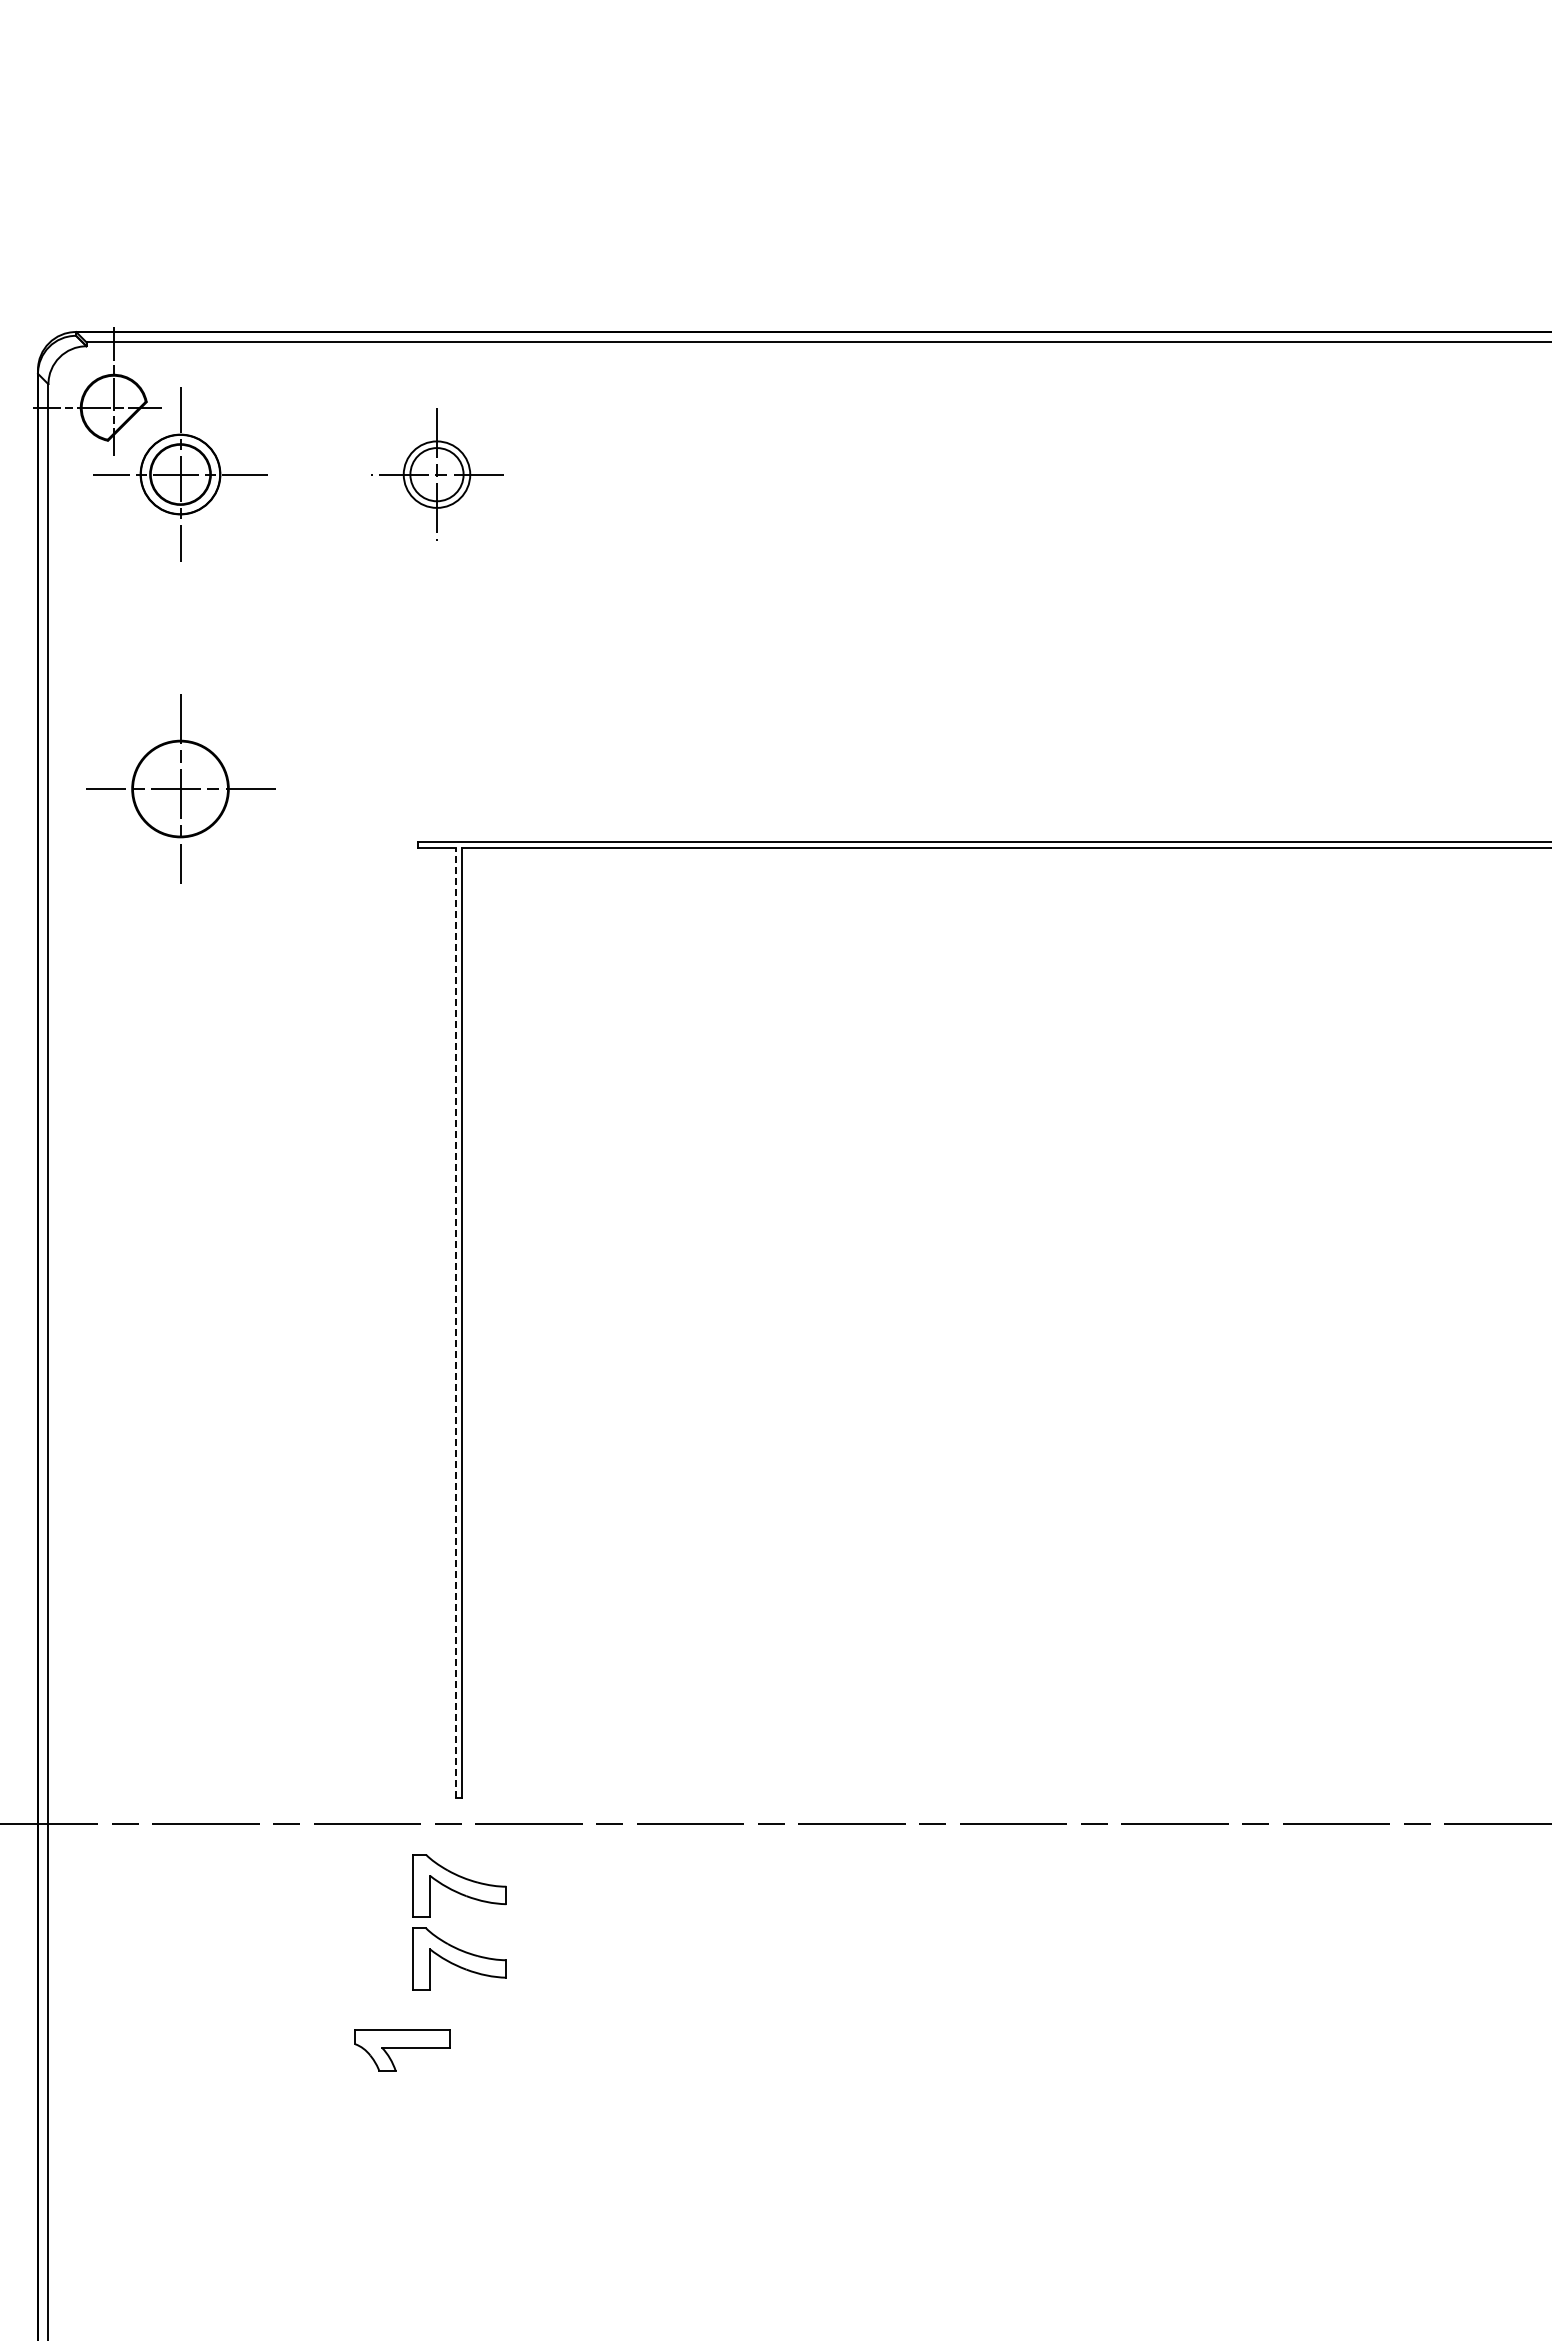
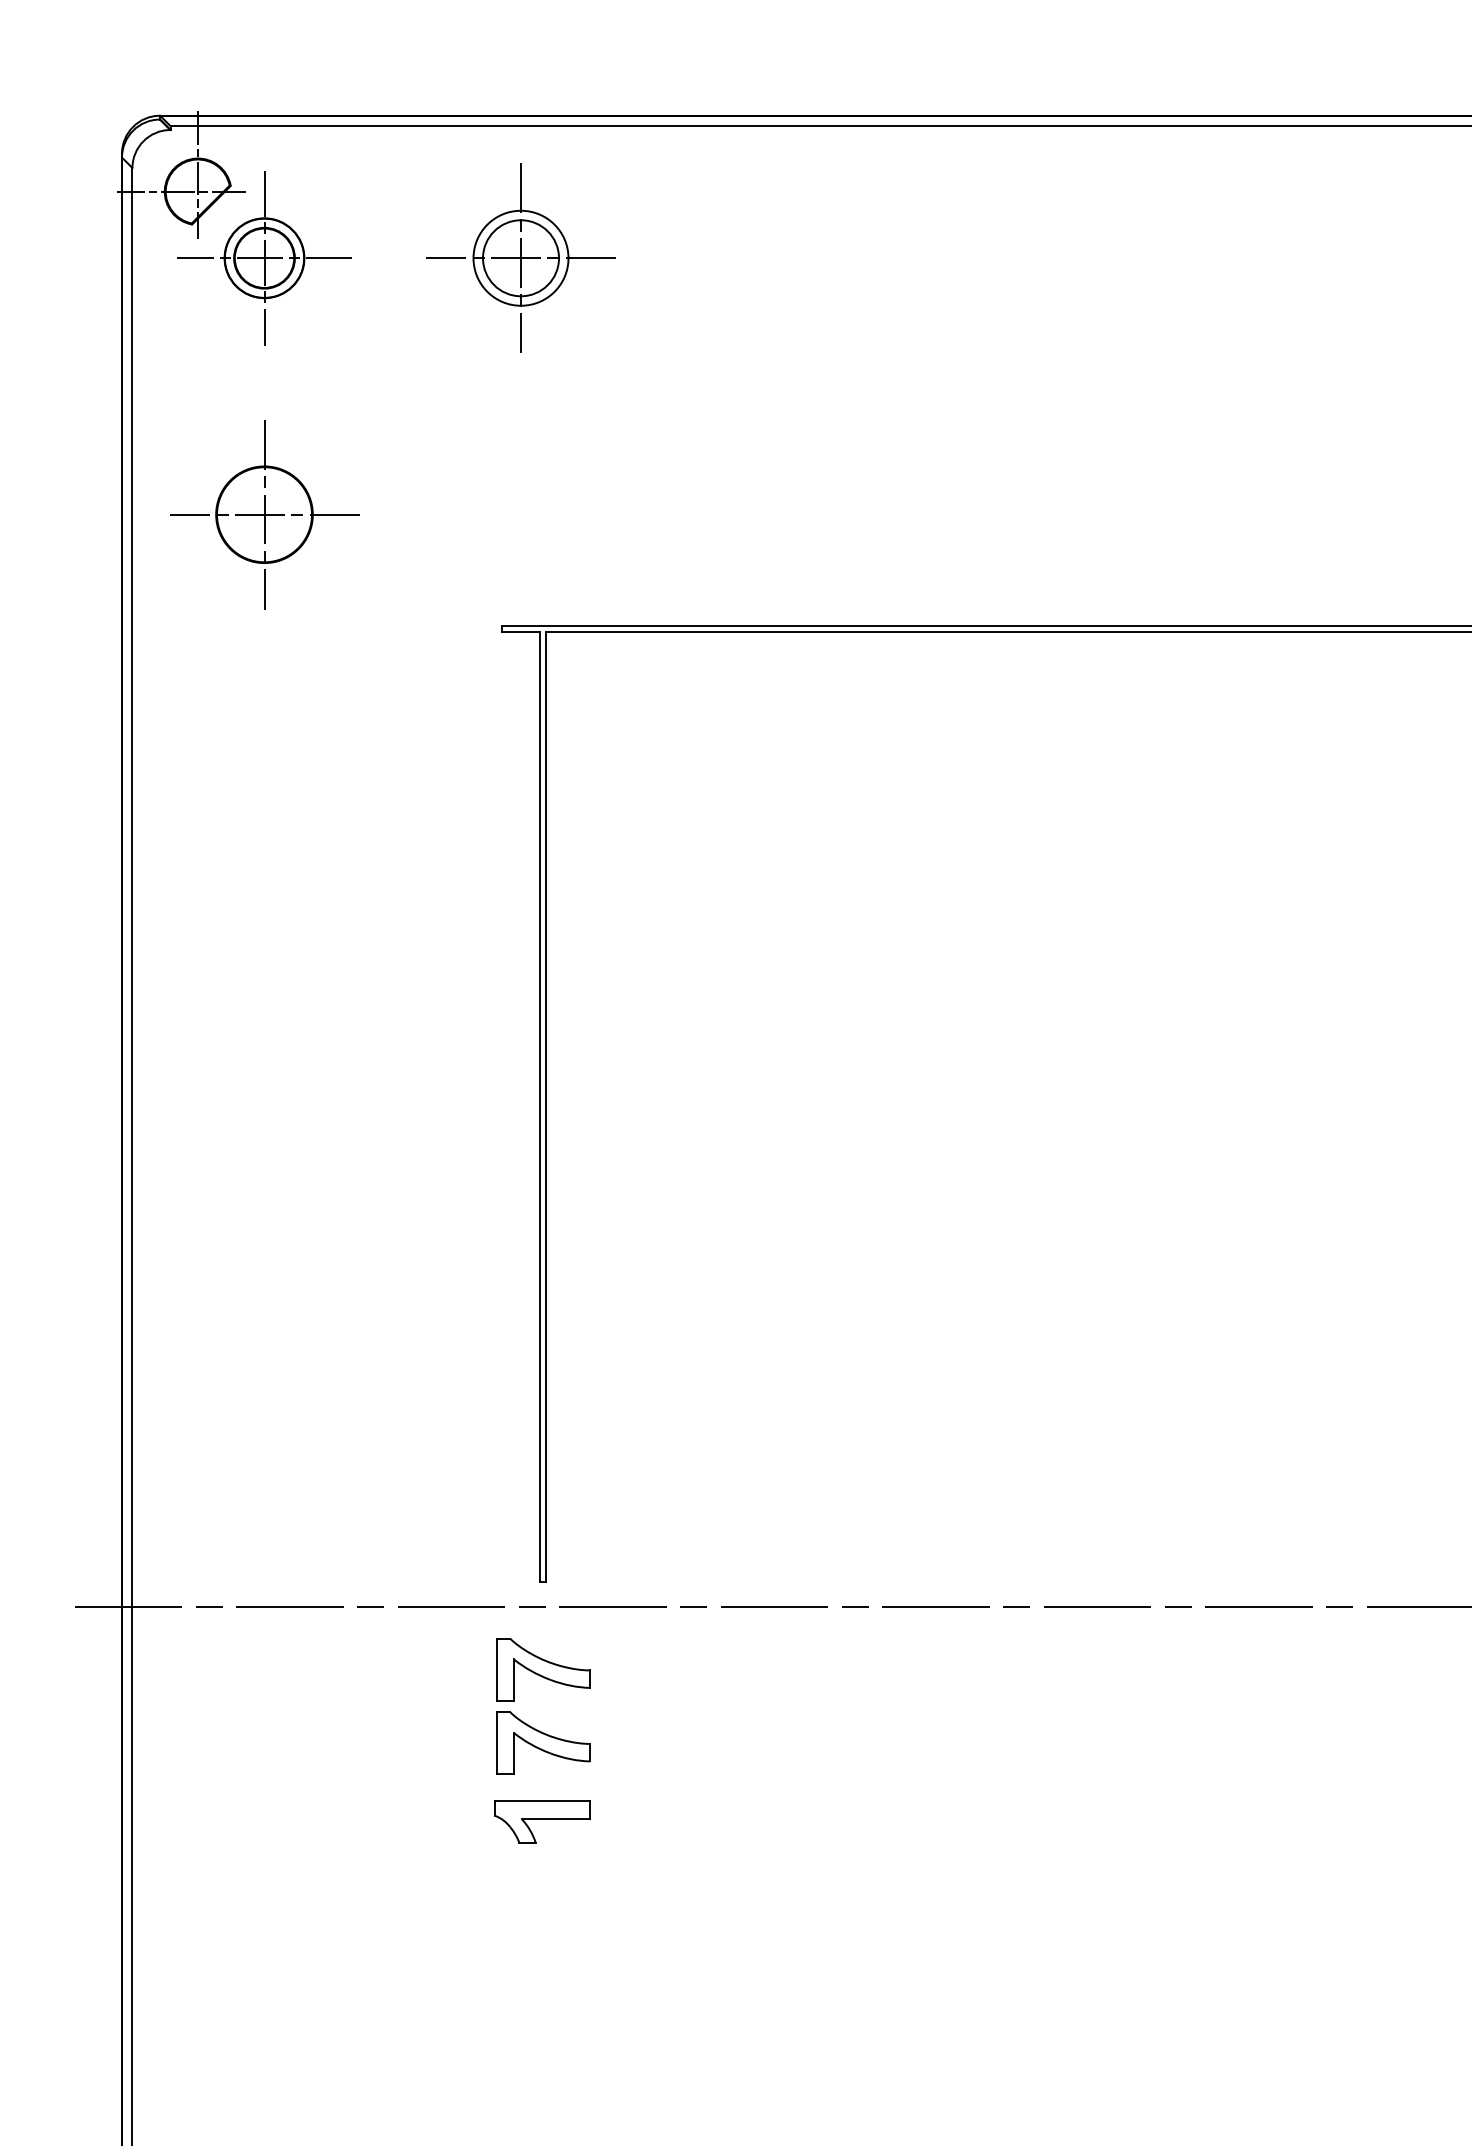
part: (436, 474) -> (520, 258), size x1.43
part: (180, 788) -> (264, 514), moved
line: (456, 1322) -> (540, 1106), dashed -> solid
part: (402, 2050) -> (542, 1822), moved

